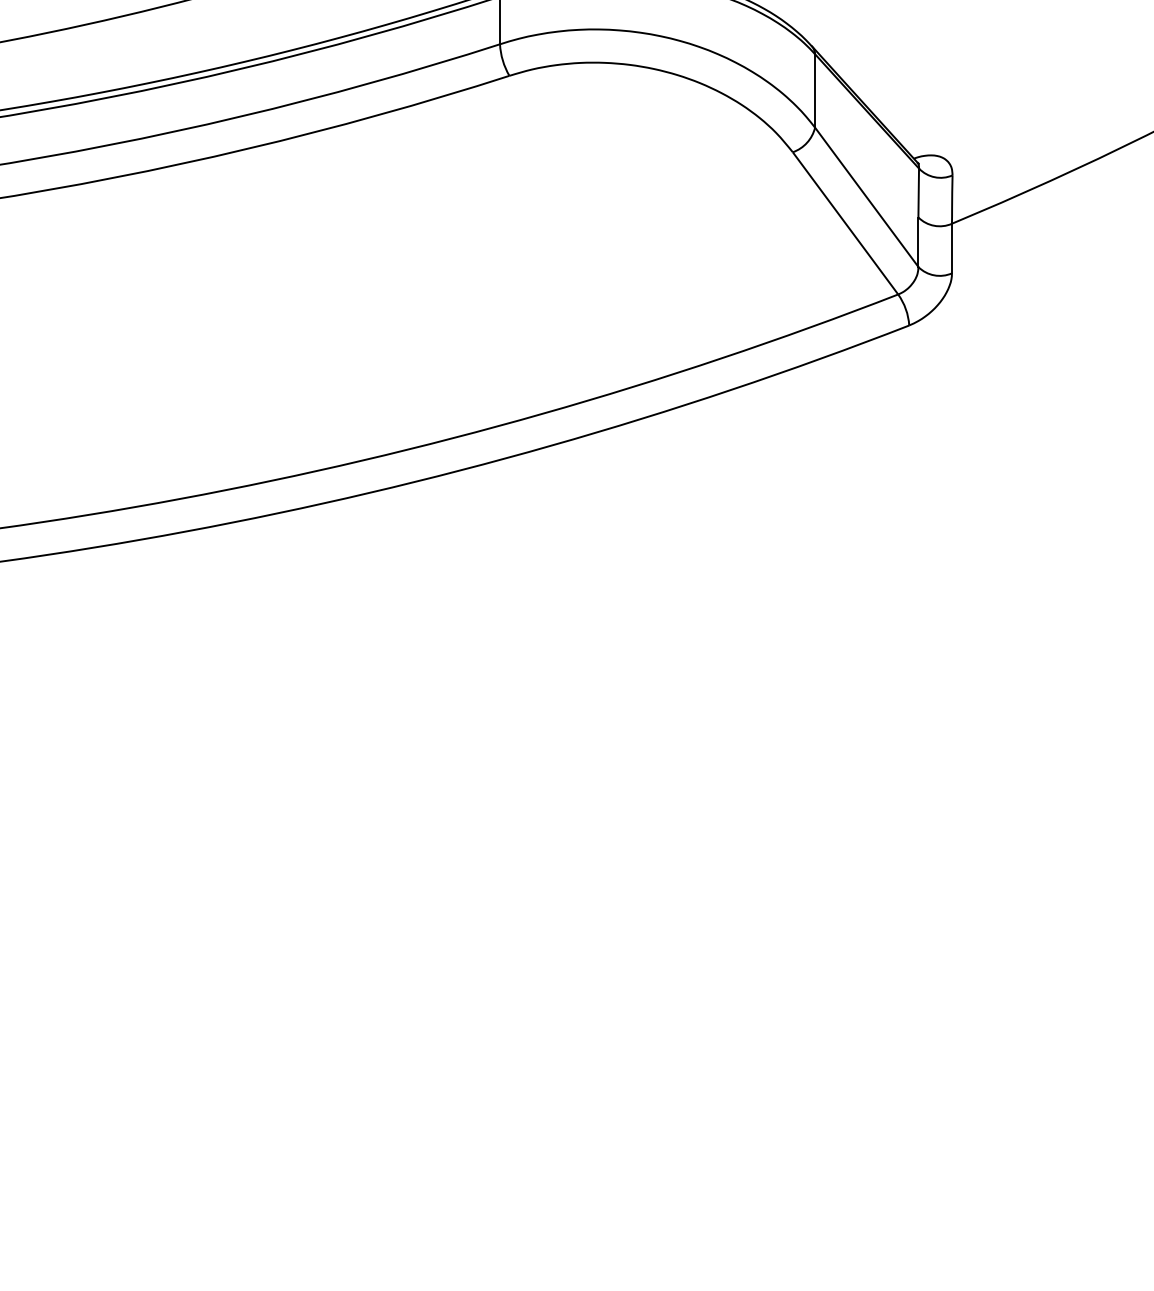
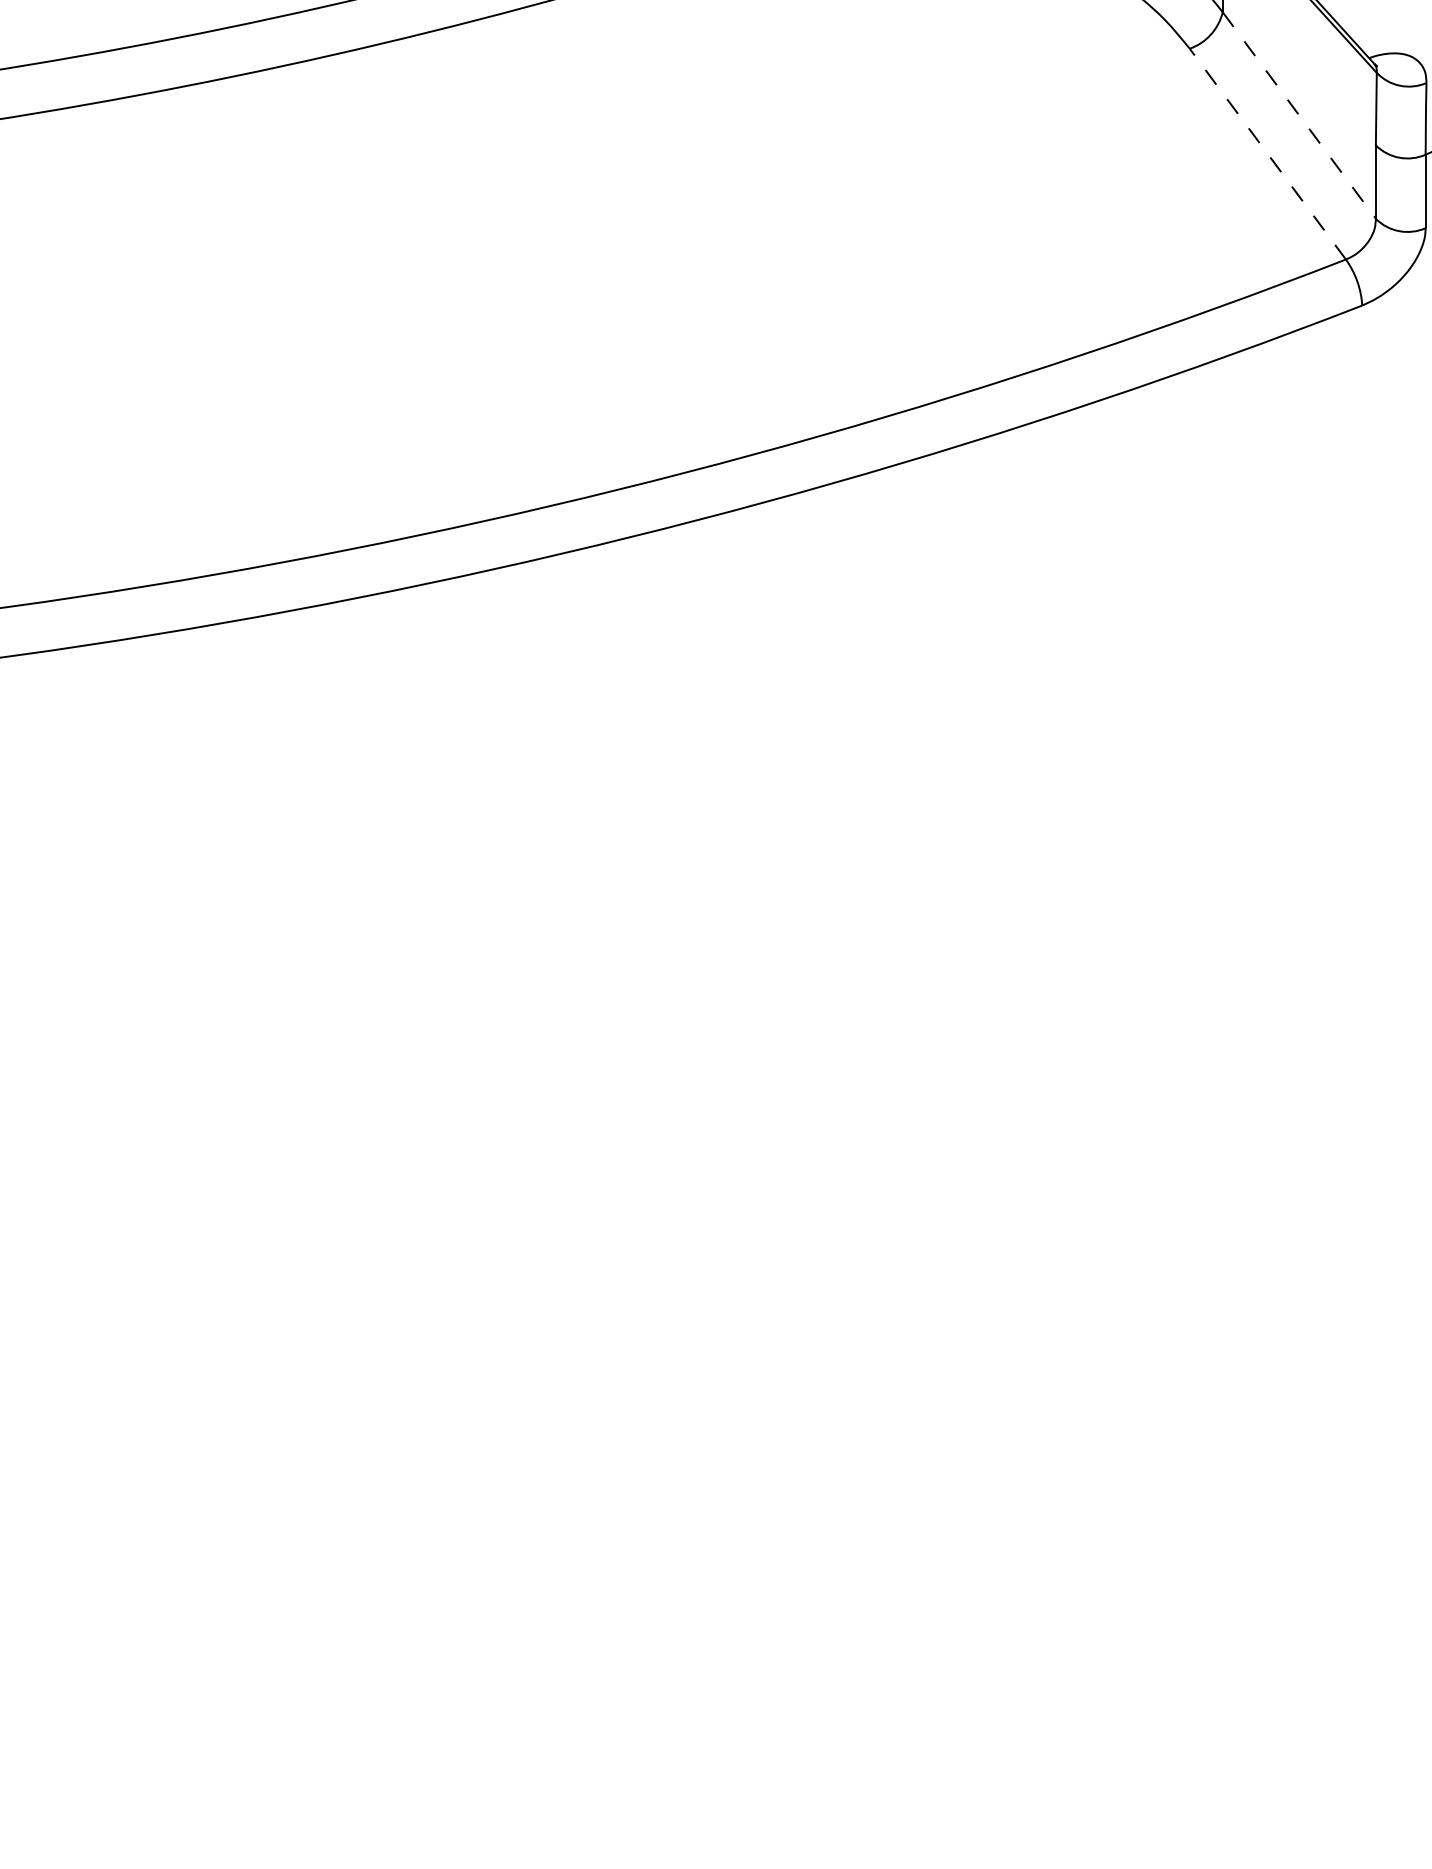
line: (866, 197) -> (1298, 115), solid -> dashed
line: (845, 223) -> (1267, 154), solid -> dashed

